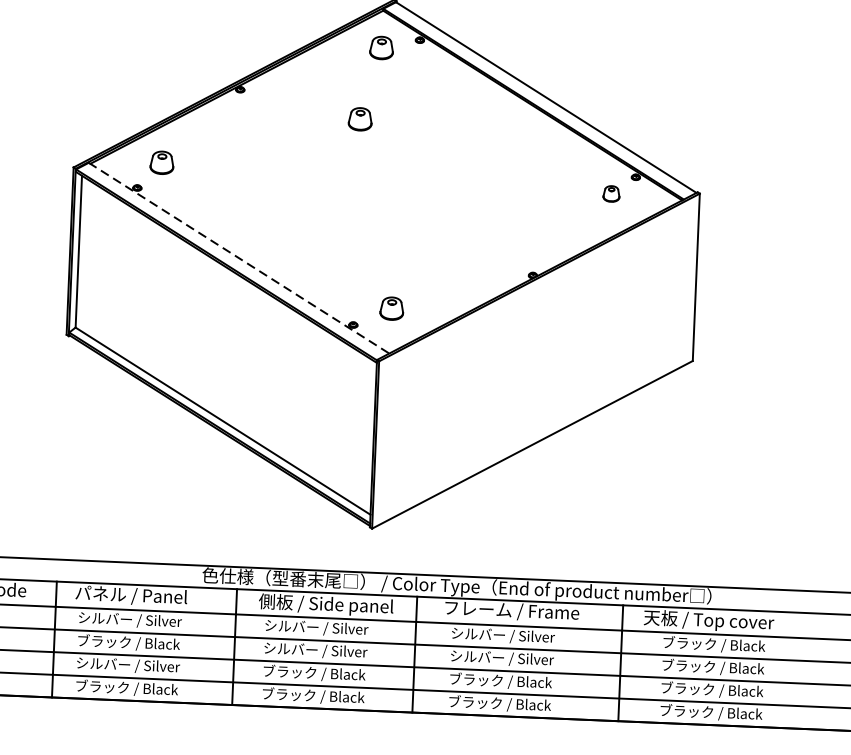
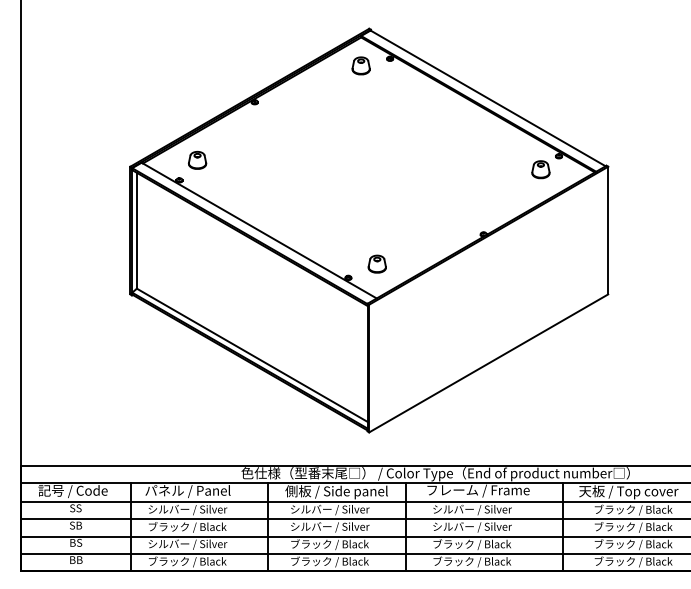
part: (359, 118) -> (346, 120), removed
part: (610, 193) -> (540, 169), size x1.43
line: (239, 258) -> (259, 230), dashed -> solid

